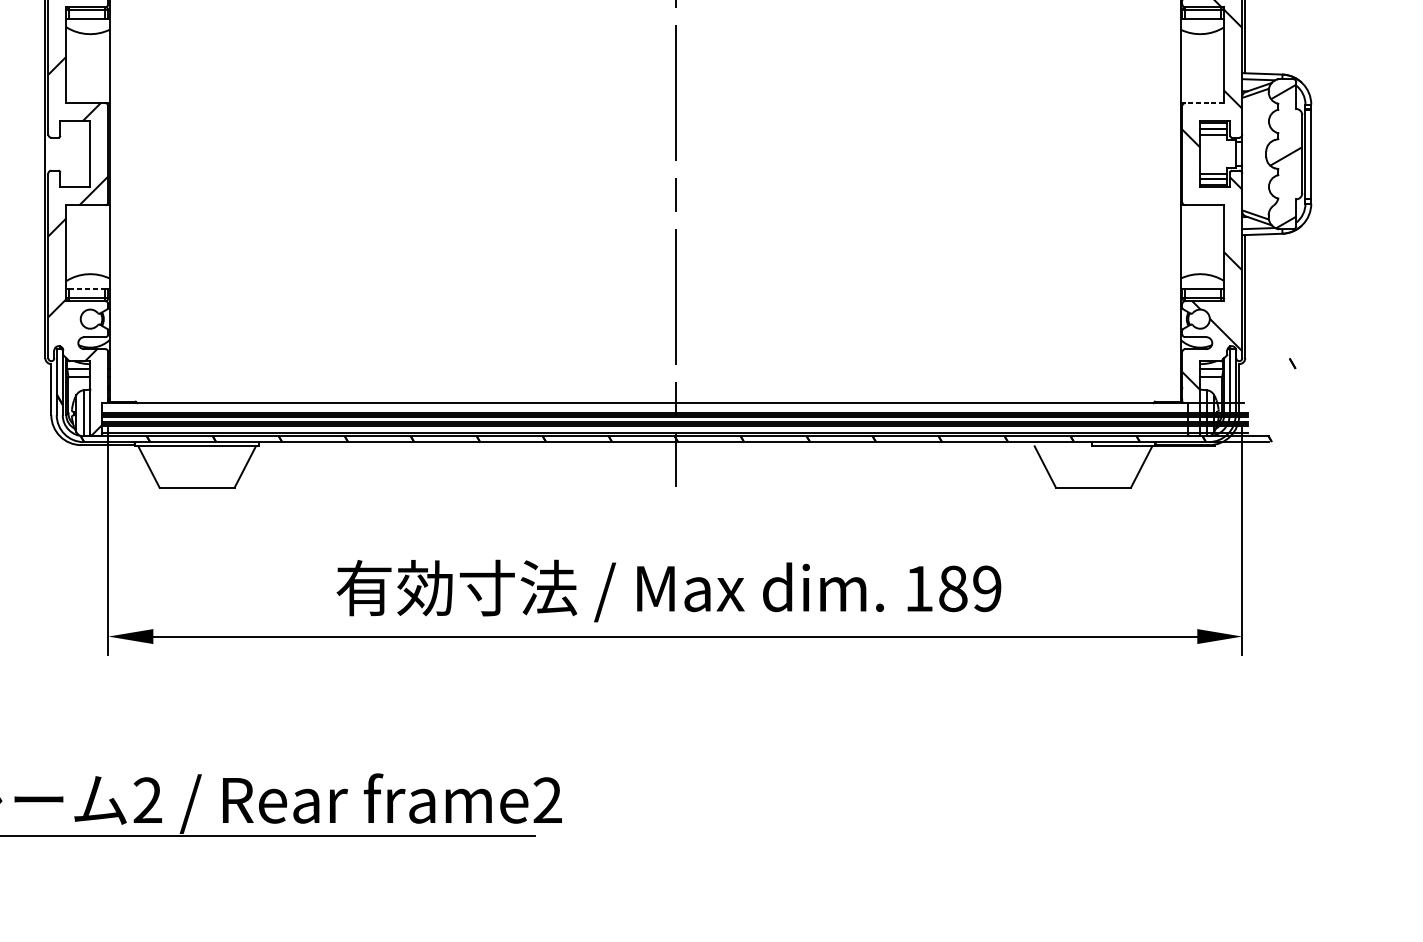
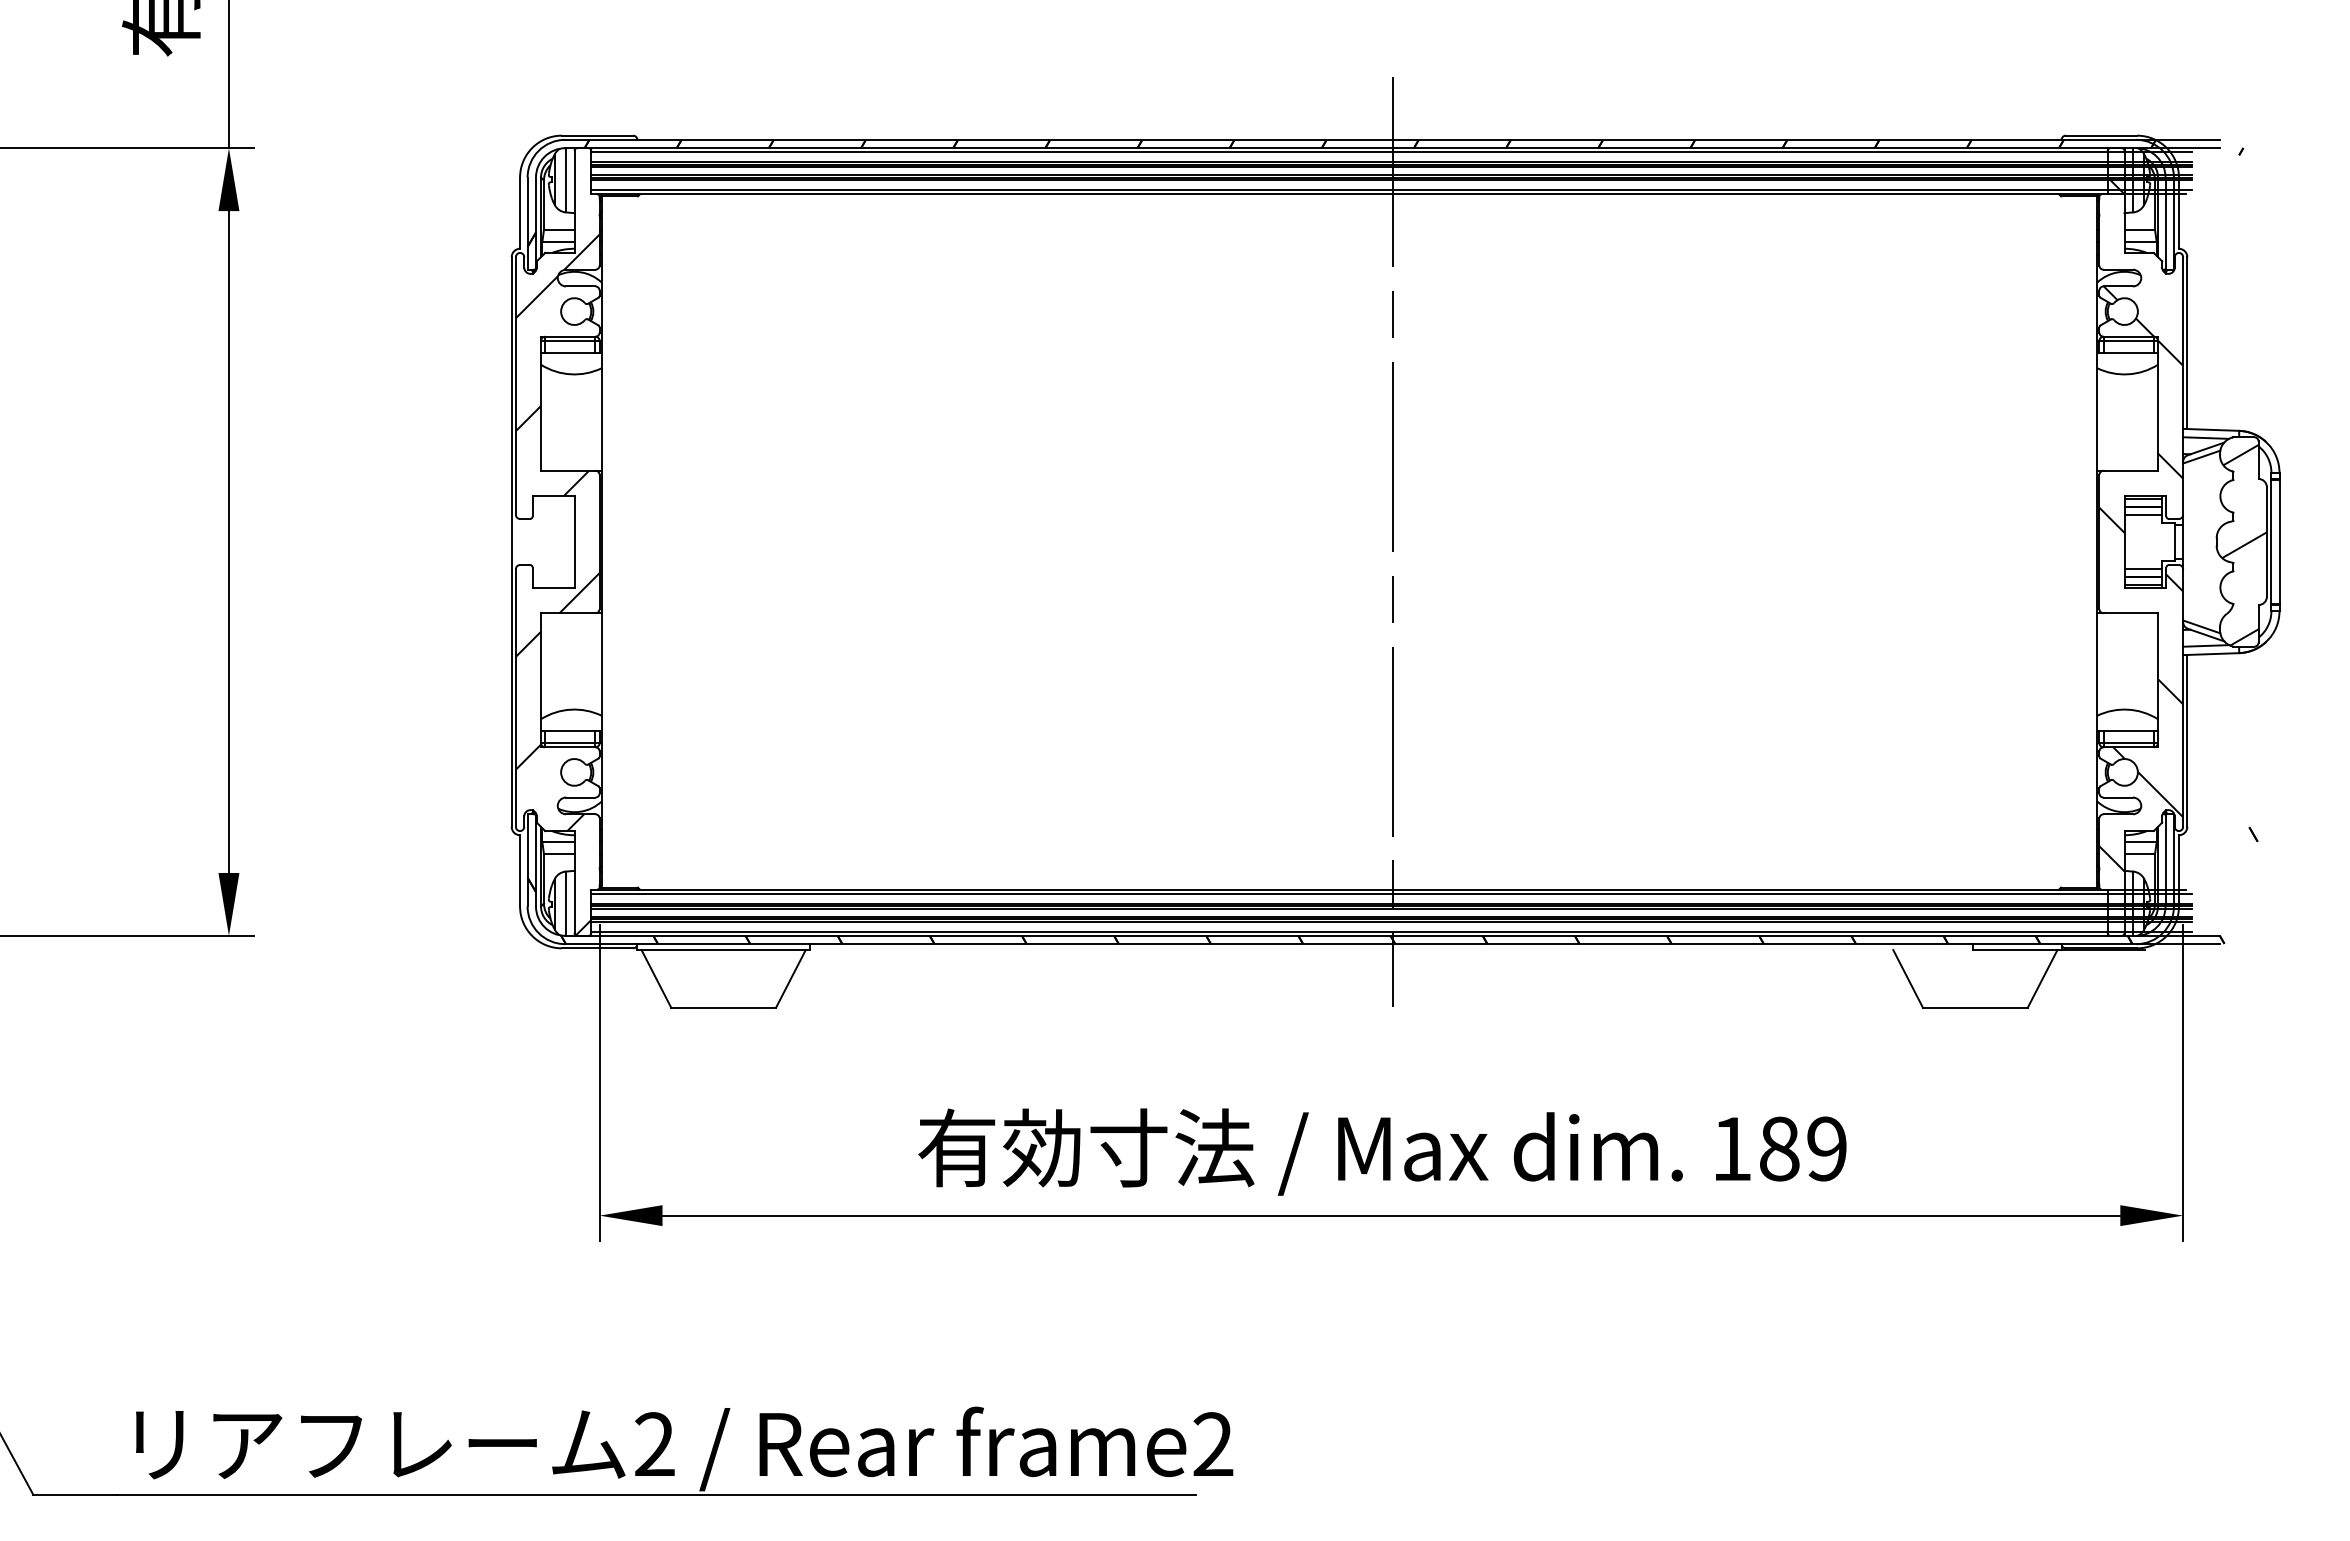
line: (1204, 102) -> (2130, 470), dashed -> solid
line: (87, 289) -> (570, 730), dashed -> solid
line: (675, 405) -> (1391, 893), added

